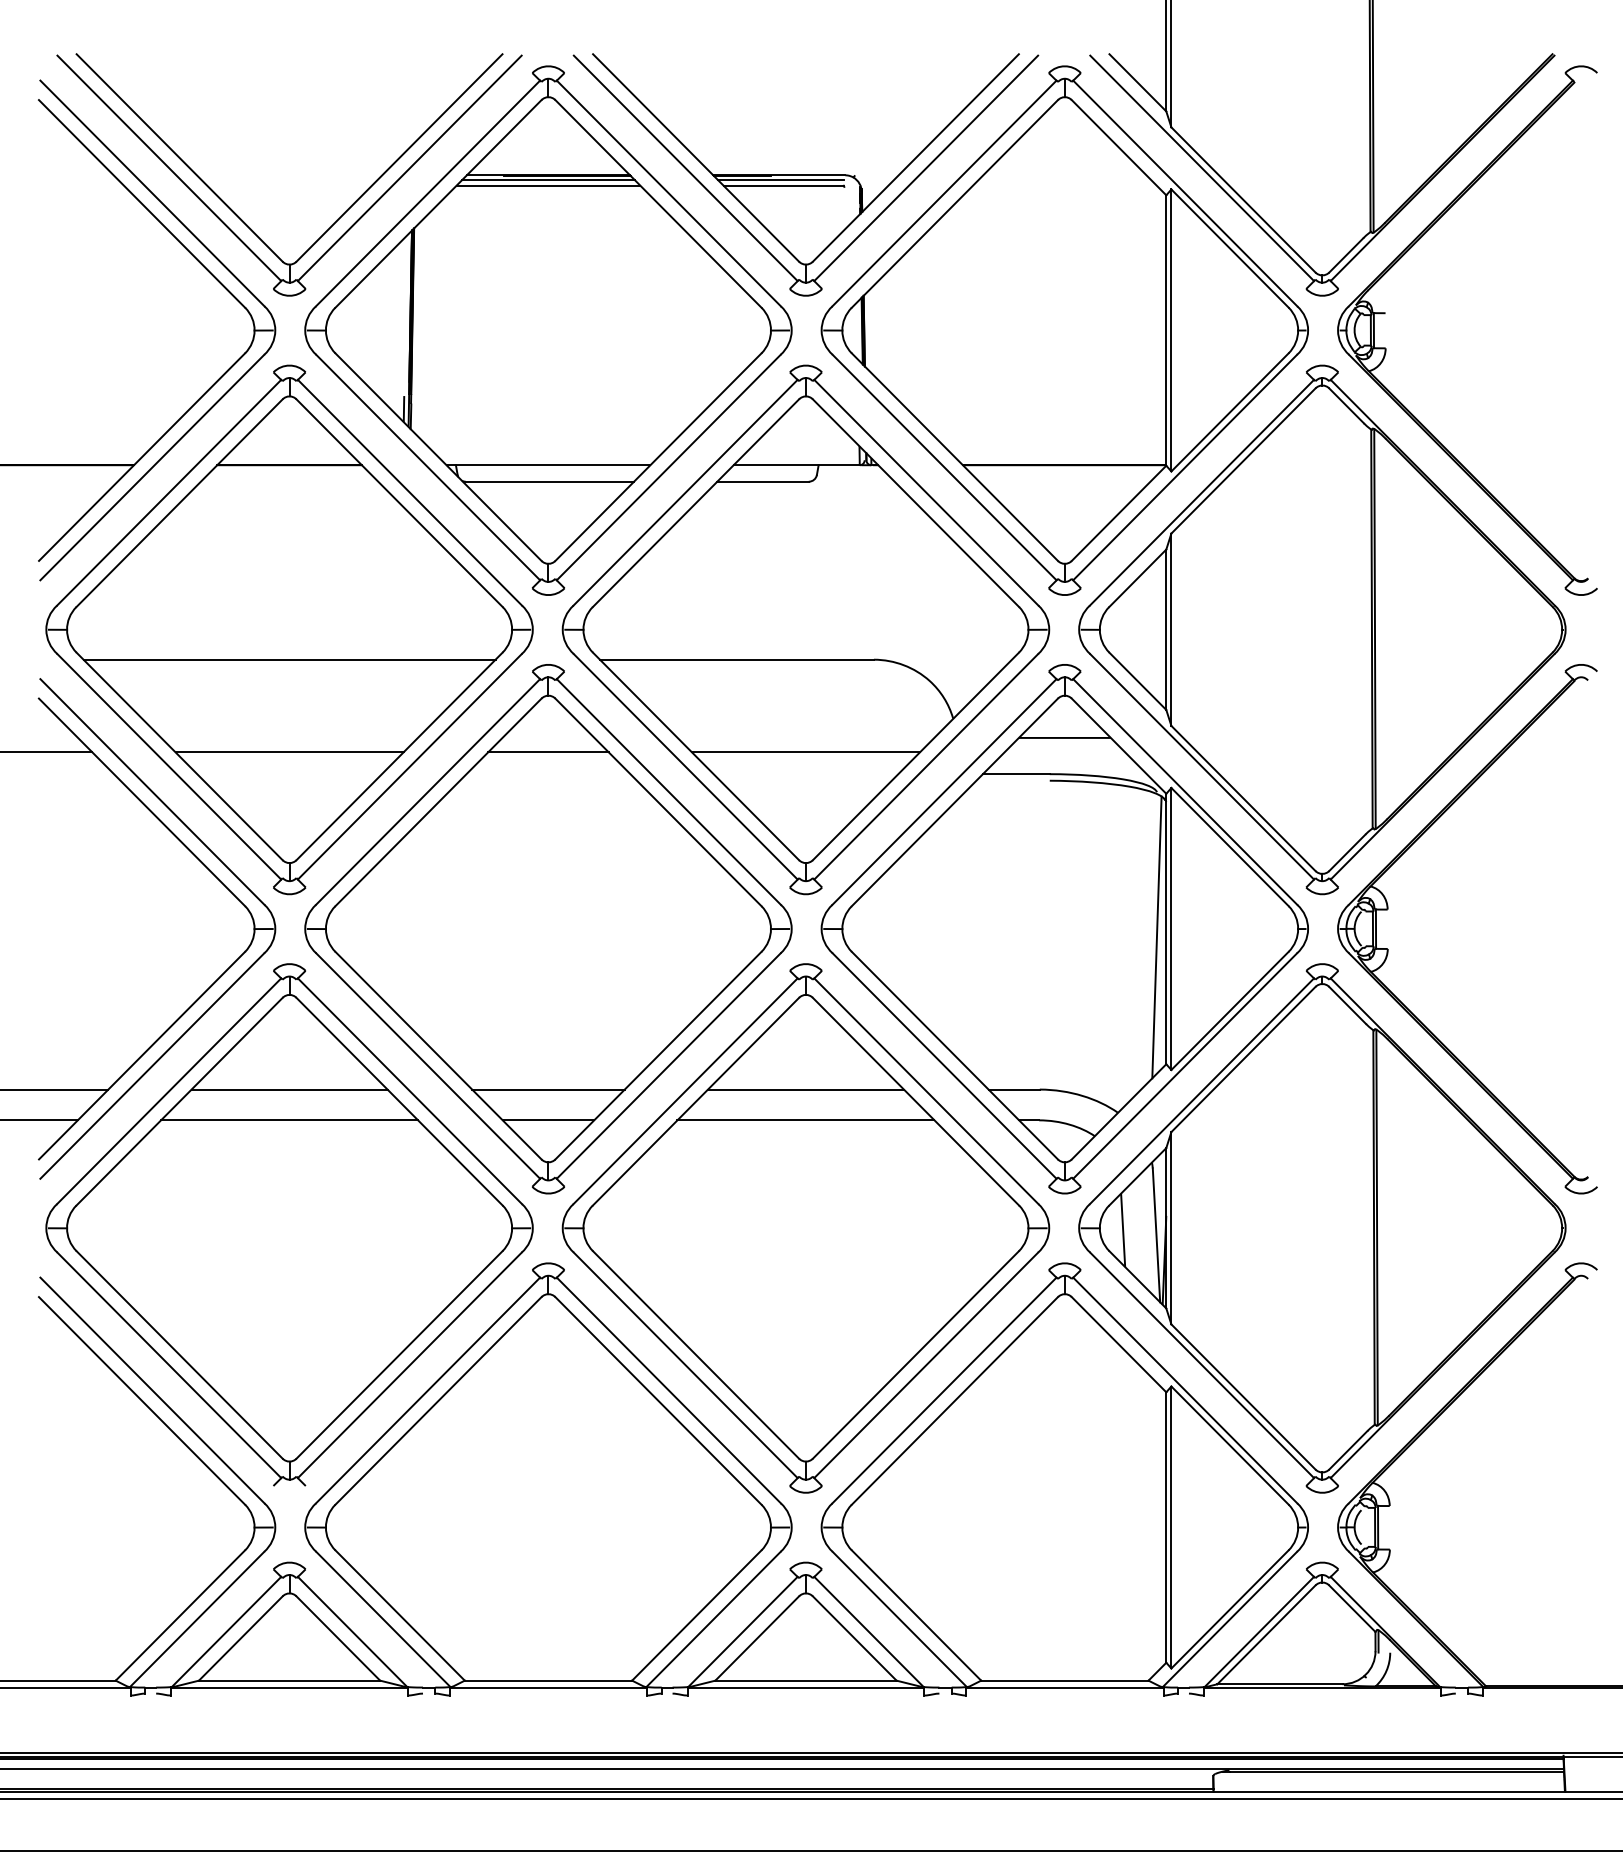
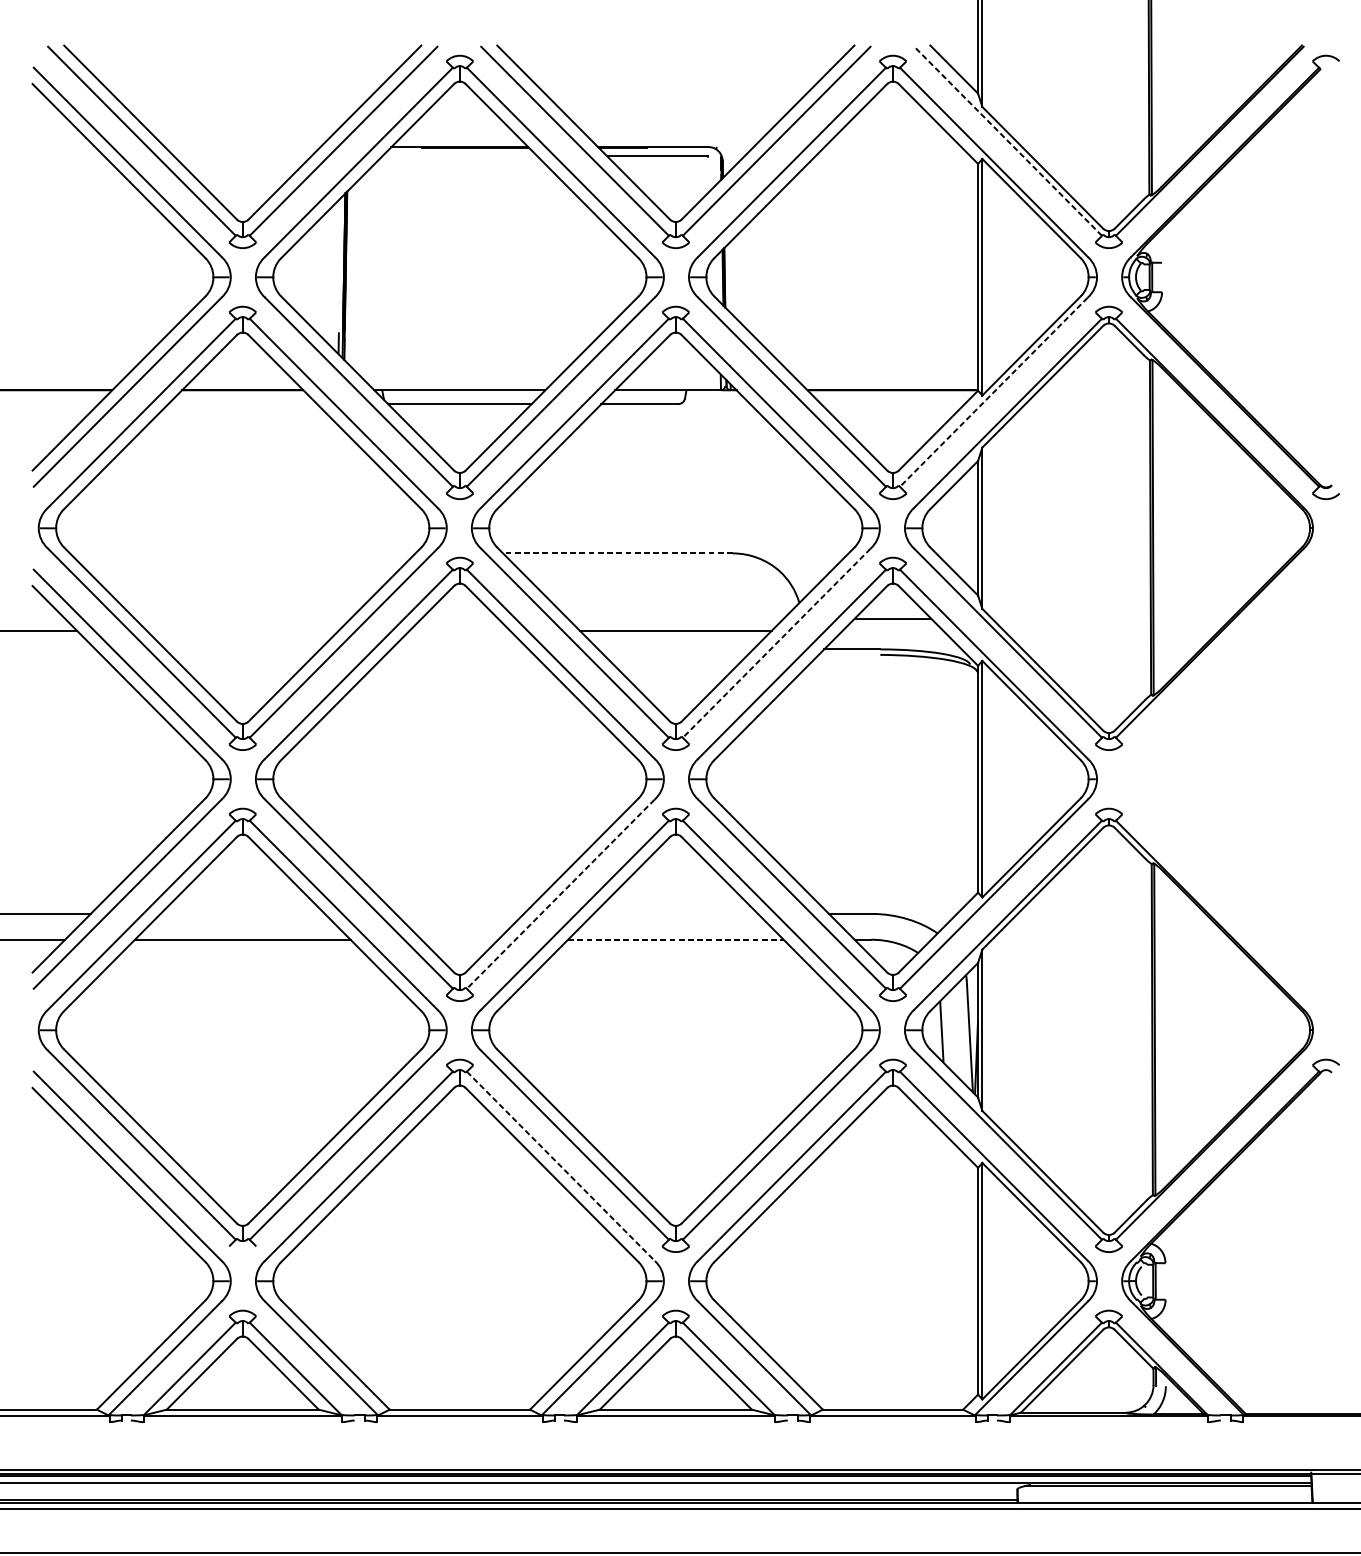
line: (1202, 168) -> (1008, 141), solid -> dashed
line: (548, 179) -> (459, 150), removed
line: (780, 179) -> (654, 150), removed
line: (548, 185) -> (459, 155), removed
line: (1185, 467) -> (994, 392), solid -> dashed
line: (289, 659) -> (242, 553), removed
line: (736, 659) -> (617, 553), solid -> dashed
line: (289, 752) -> (242, 631), removed
line: (548, 752) -> (459, 631), removed
line: (926, 766) -> (776, 642), solid -> dashed
part: (1388, 909) -> (1164, 762), removed
line: (1156, 937) -> (969, 786), removed
line: (668, 1066) -> (560, 894), solid -> dashed
line: (289, 1089) -> (242, 913), removed
line: (548, 1089) -> (459, 913), removed
line: (805, 1089) -> (675, 913), removed
line: (548, 1120) -> (459, 939), removed
line: (805, 1120) -> (675, 939), solid -> dashed
line: (669, 1390) -> (561, 1166), solid -> dashed

